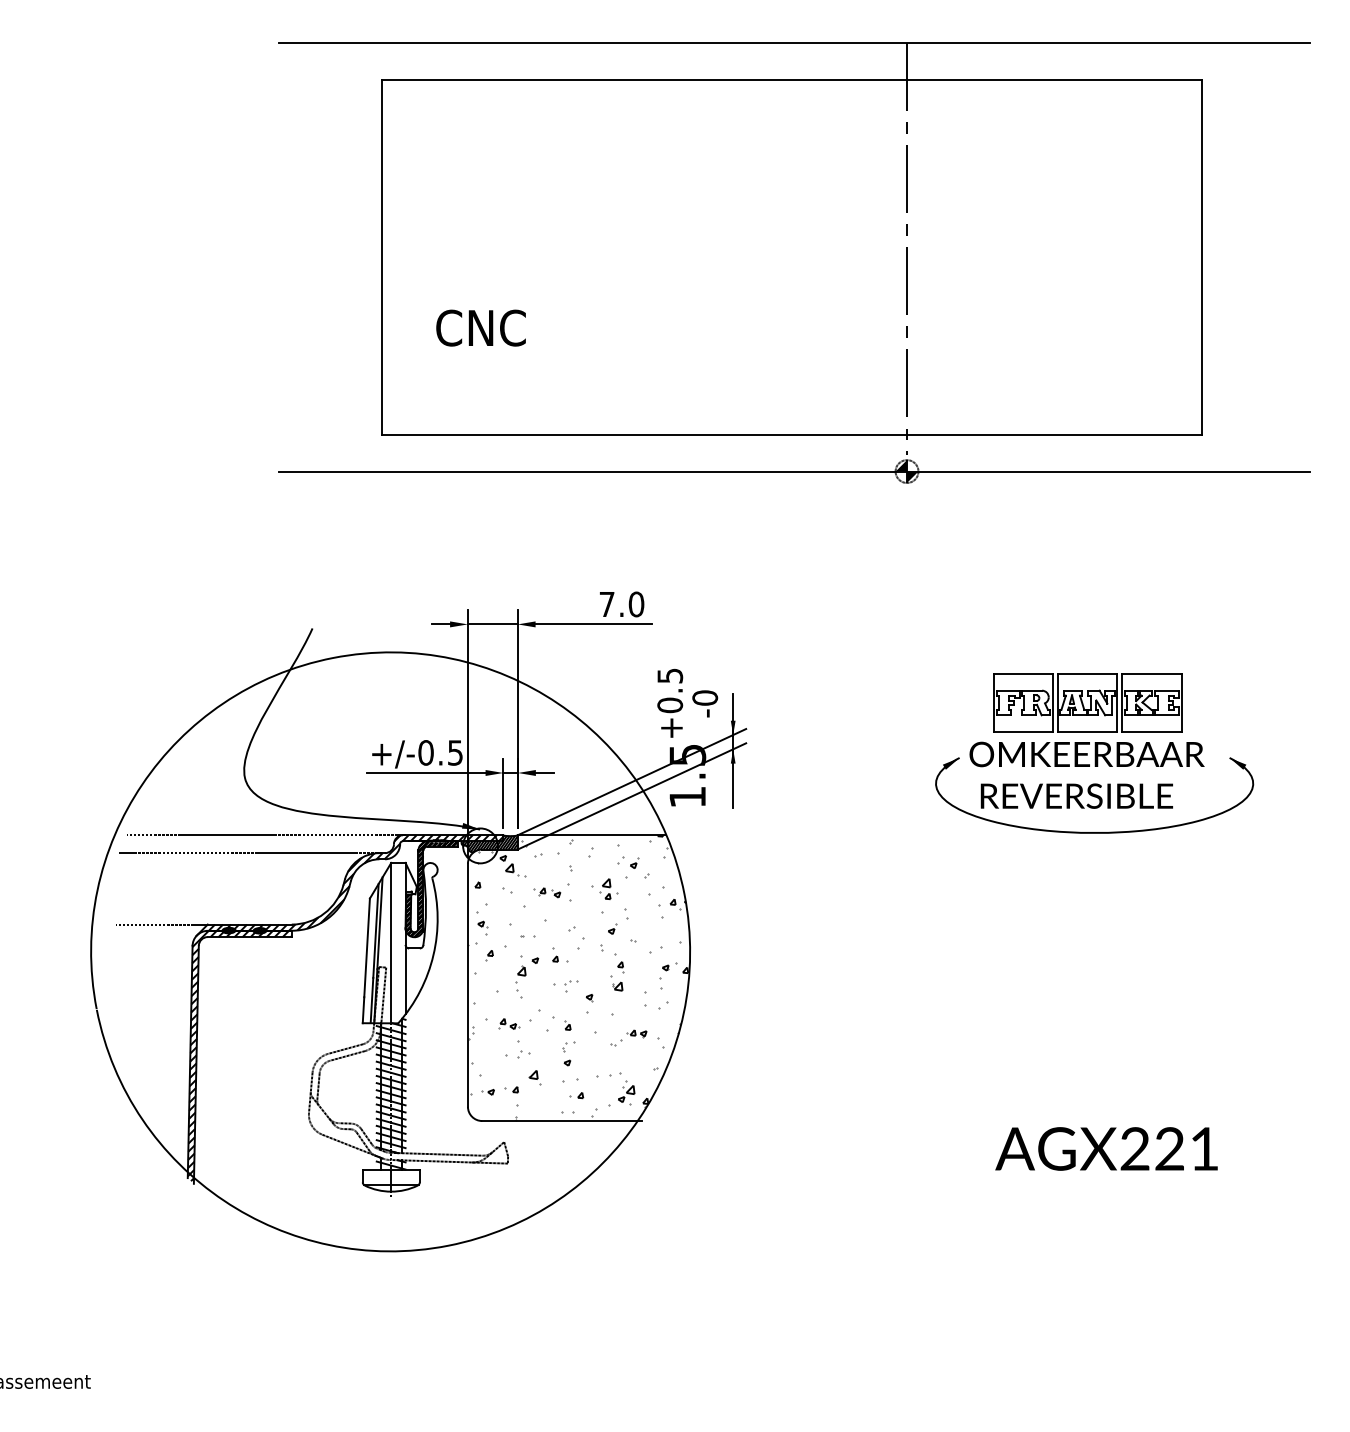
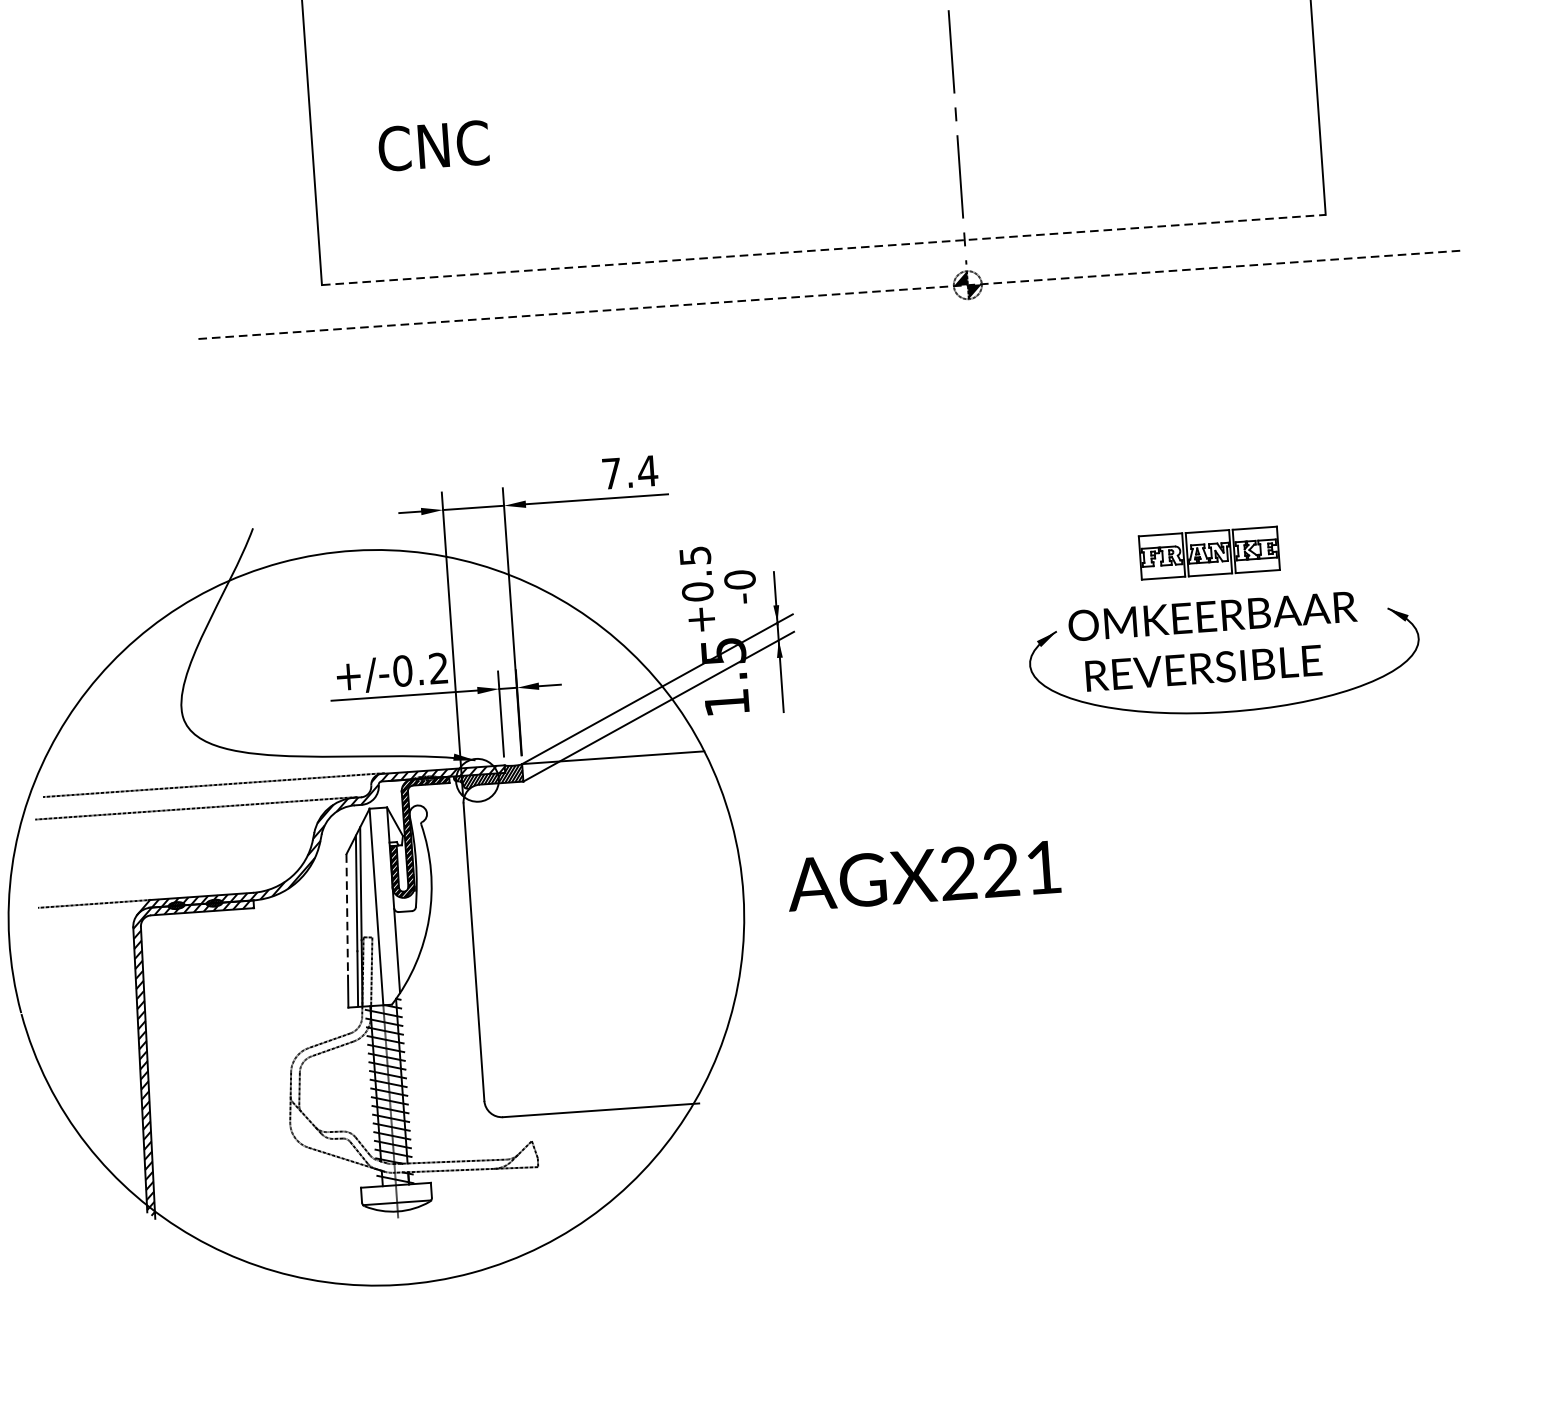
line: (792, 434) -> (824, 249), solid -> dashed
line: (794, 471) -> (830, 294), solid -> dashed
text: (636, 604) -> (647, 471), 7.0 -> 7.4
part: (1087, 702) -> (1208, 552), size x0.6
text: (455, 752) -> (438, 668), +/-0.5 -> +/-0.2
line: (367, 948) -> (347, 915), solid -> dashed
hatch: (578, 977) -> (608, 933), removed
text: (1106, 1148) -> (923, 875), moved

